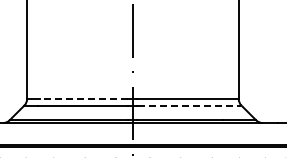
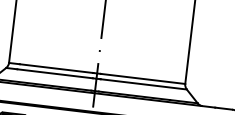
line: (84, 99) -> (56, 68), dashed -> solid
line: (189, 105) -> (143, 84), dashed -> solid

